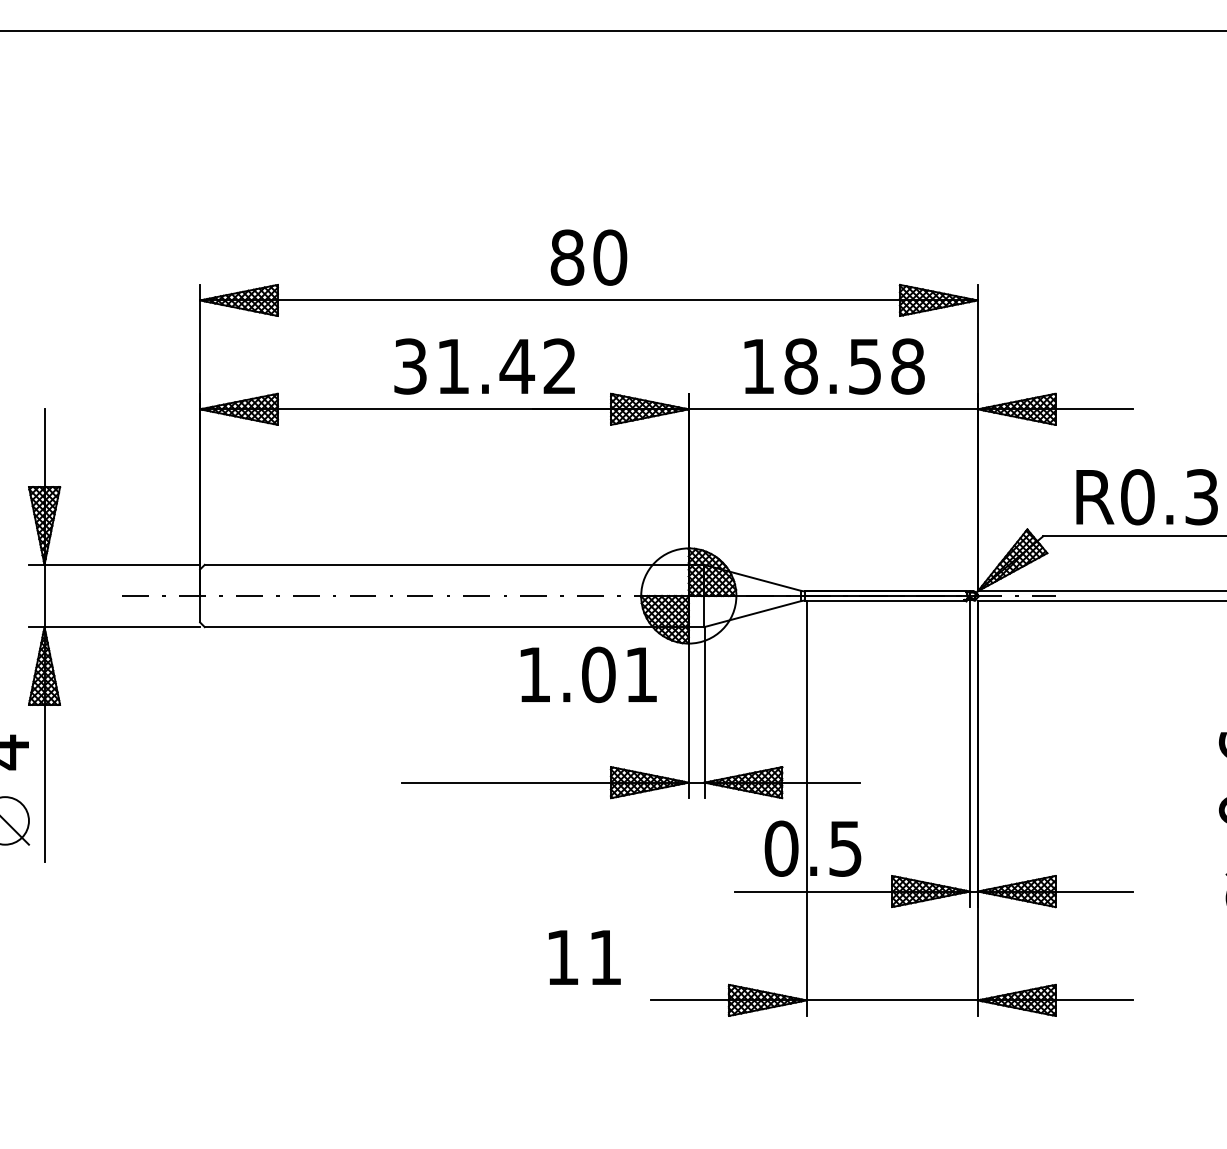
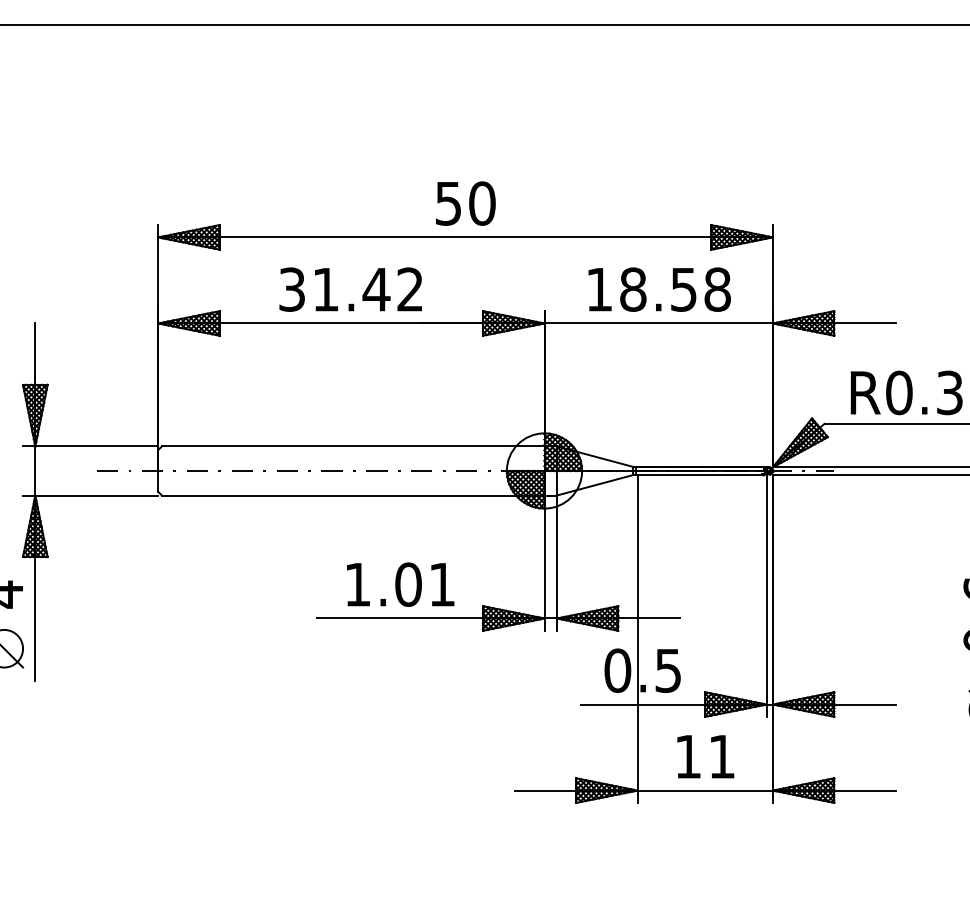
text: (567, 257) -> (448, 203), 80 -> 50
text: (484, 366) -> (350, 289), moved
text: (588, 674) -> (400, 584), moved
text: (584, 957) -> (705, 756), moved

